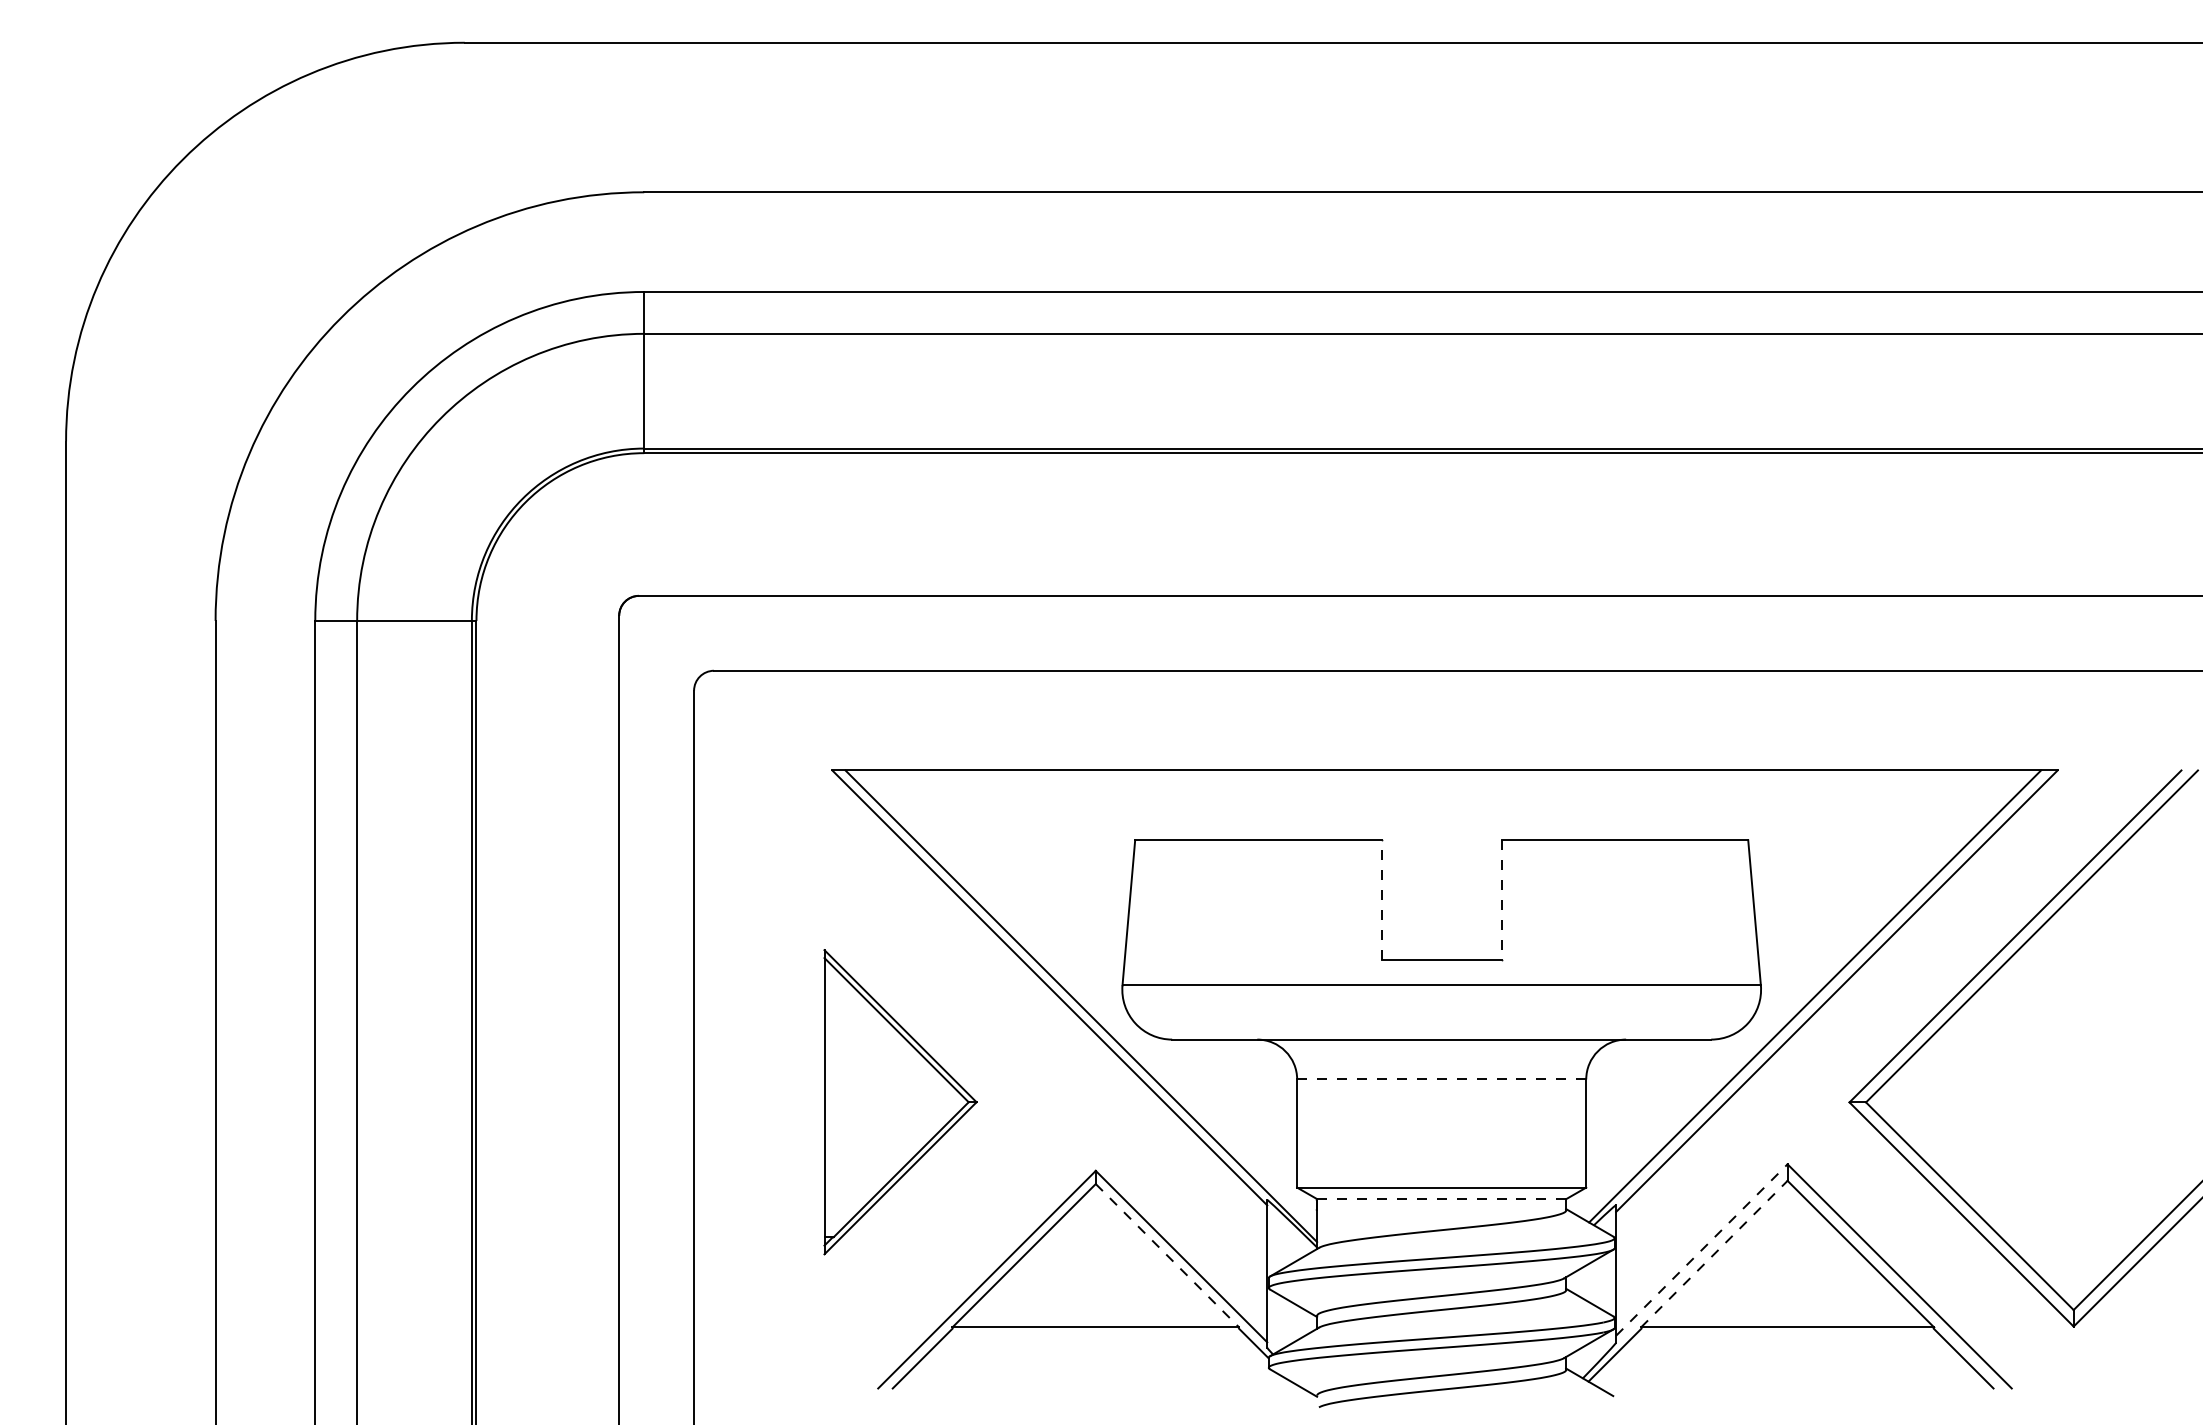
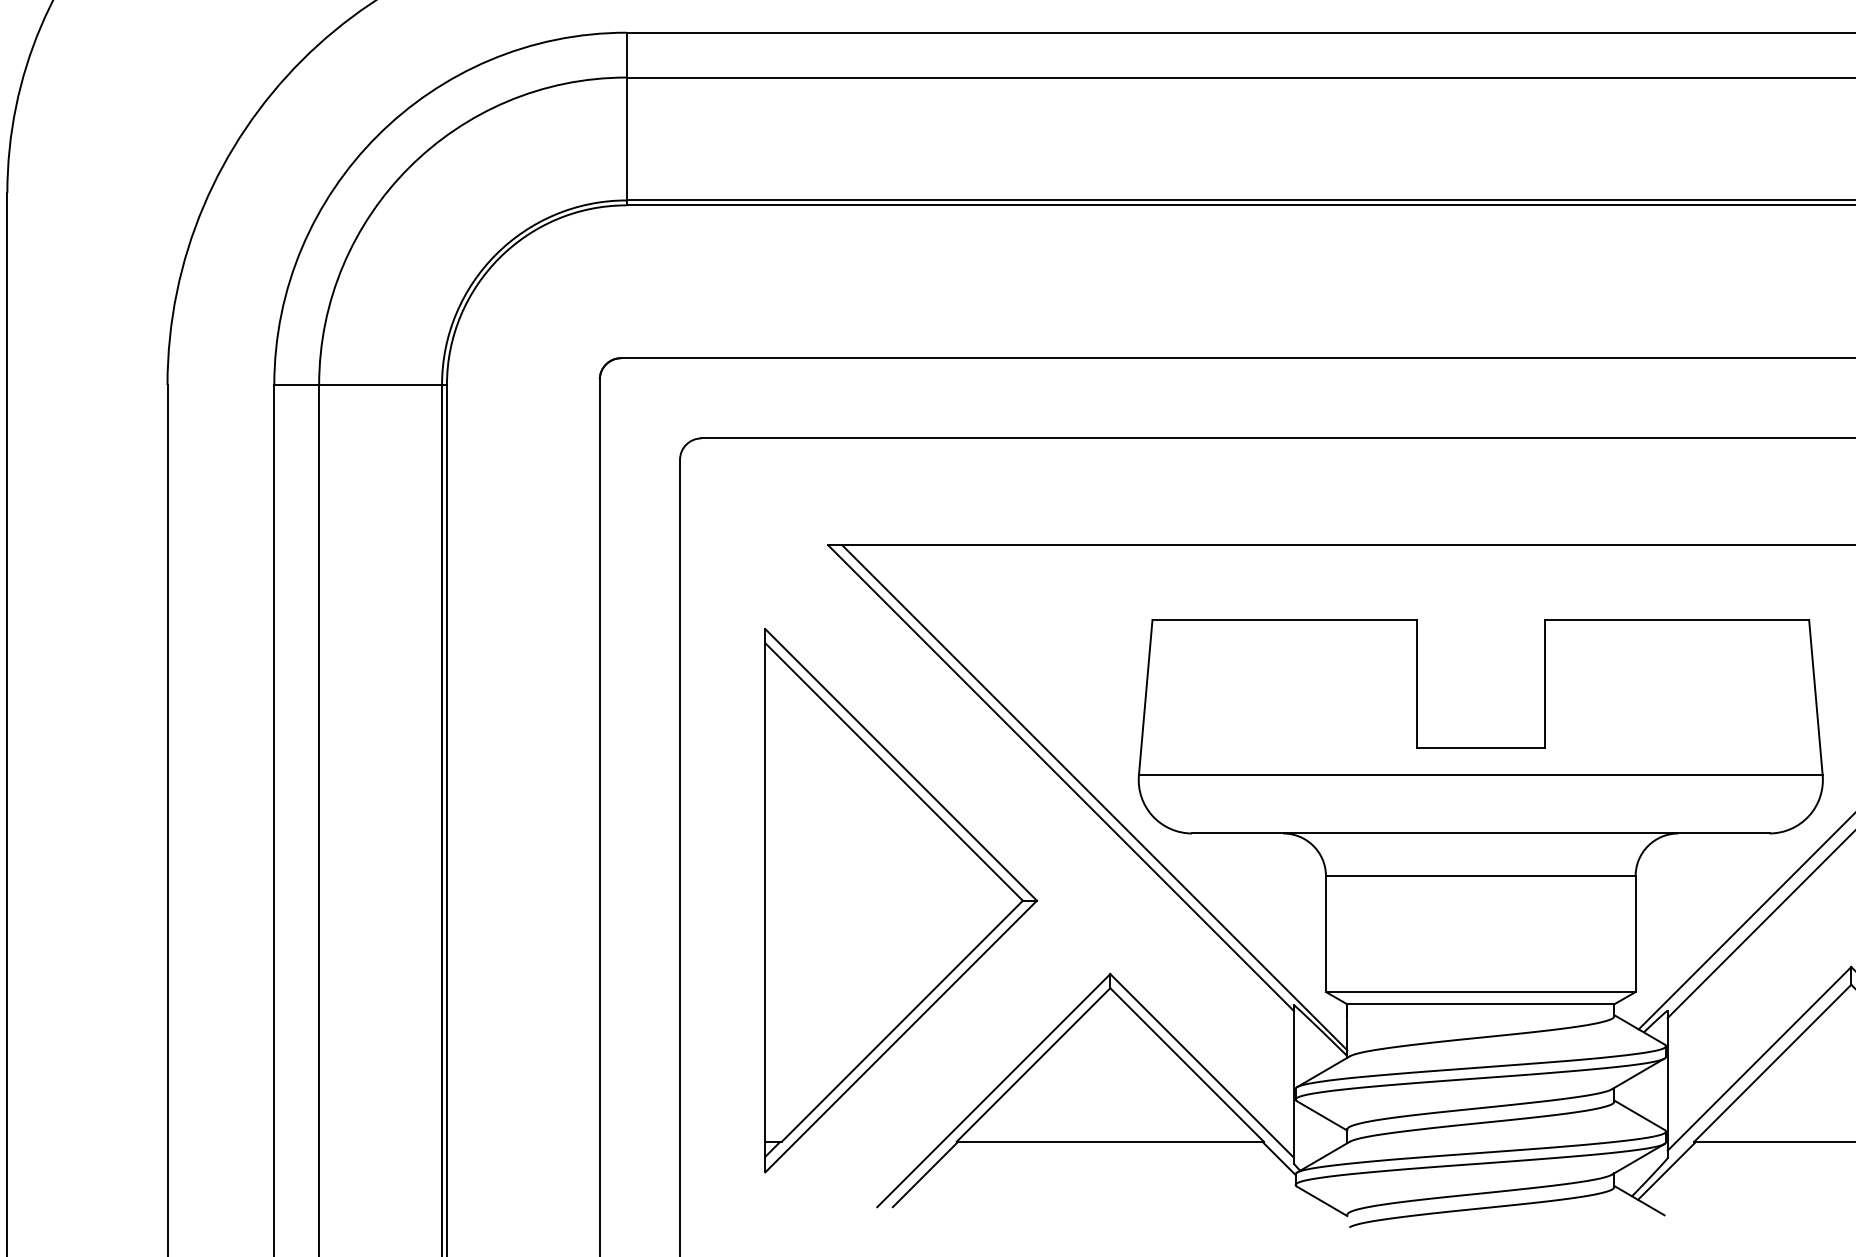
line: (1381, 900) -> (1416, 684), dashed -> solid
line: (1501, 900) -> (1544, 684), dashed -> solid
line: (1441, 1079) -> (1480, 876), dashed -> solid
part: (900, 1101) -> (901, 899), size x1.67
line: (1441, 1199) -> (1480, 1004), dashed -> solid
line: (1702, 1249) -> (1760, 1058), dashed -> solid
line: (1714, 1254) -> (1773, 1063), dashed -> solid
line: (1167, 1256) -> (1187, 1065), dashed -> solid

